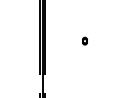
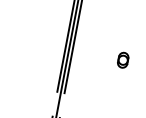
part: (84, 40) -> (122, 59), size x1.67

